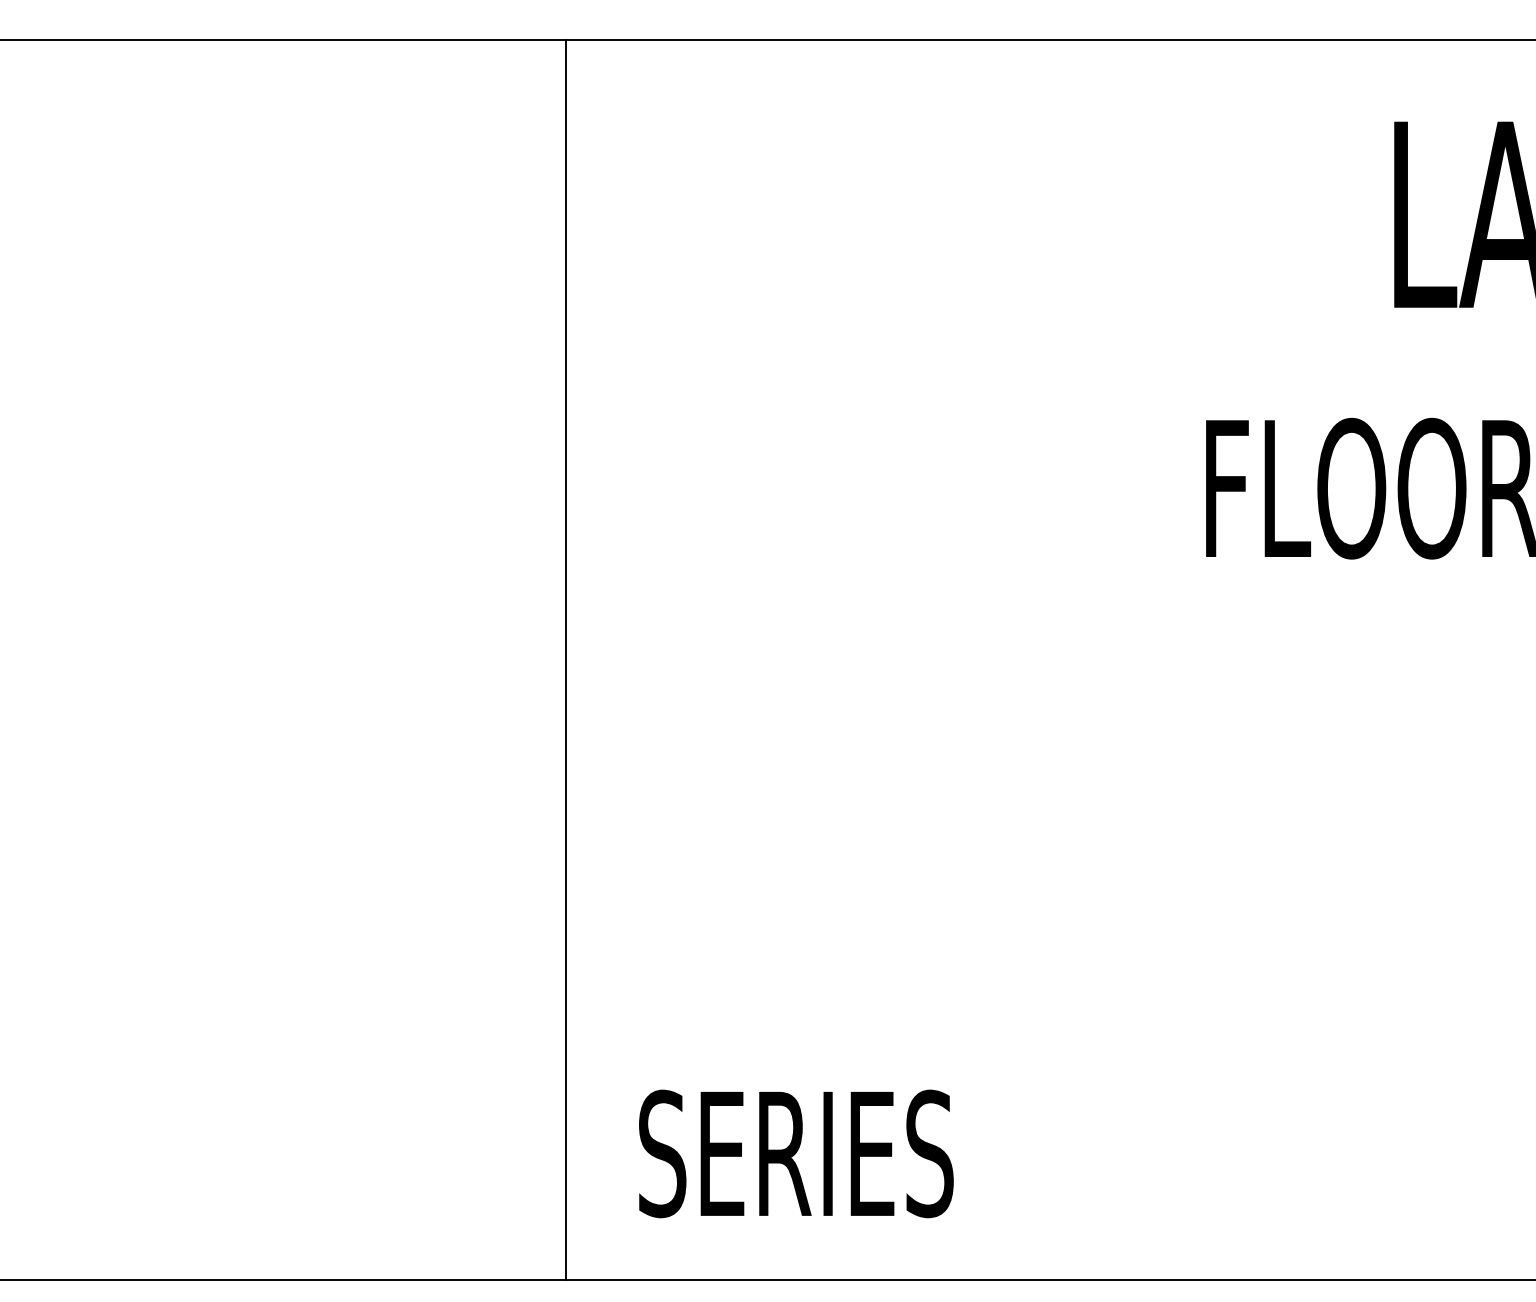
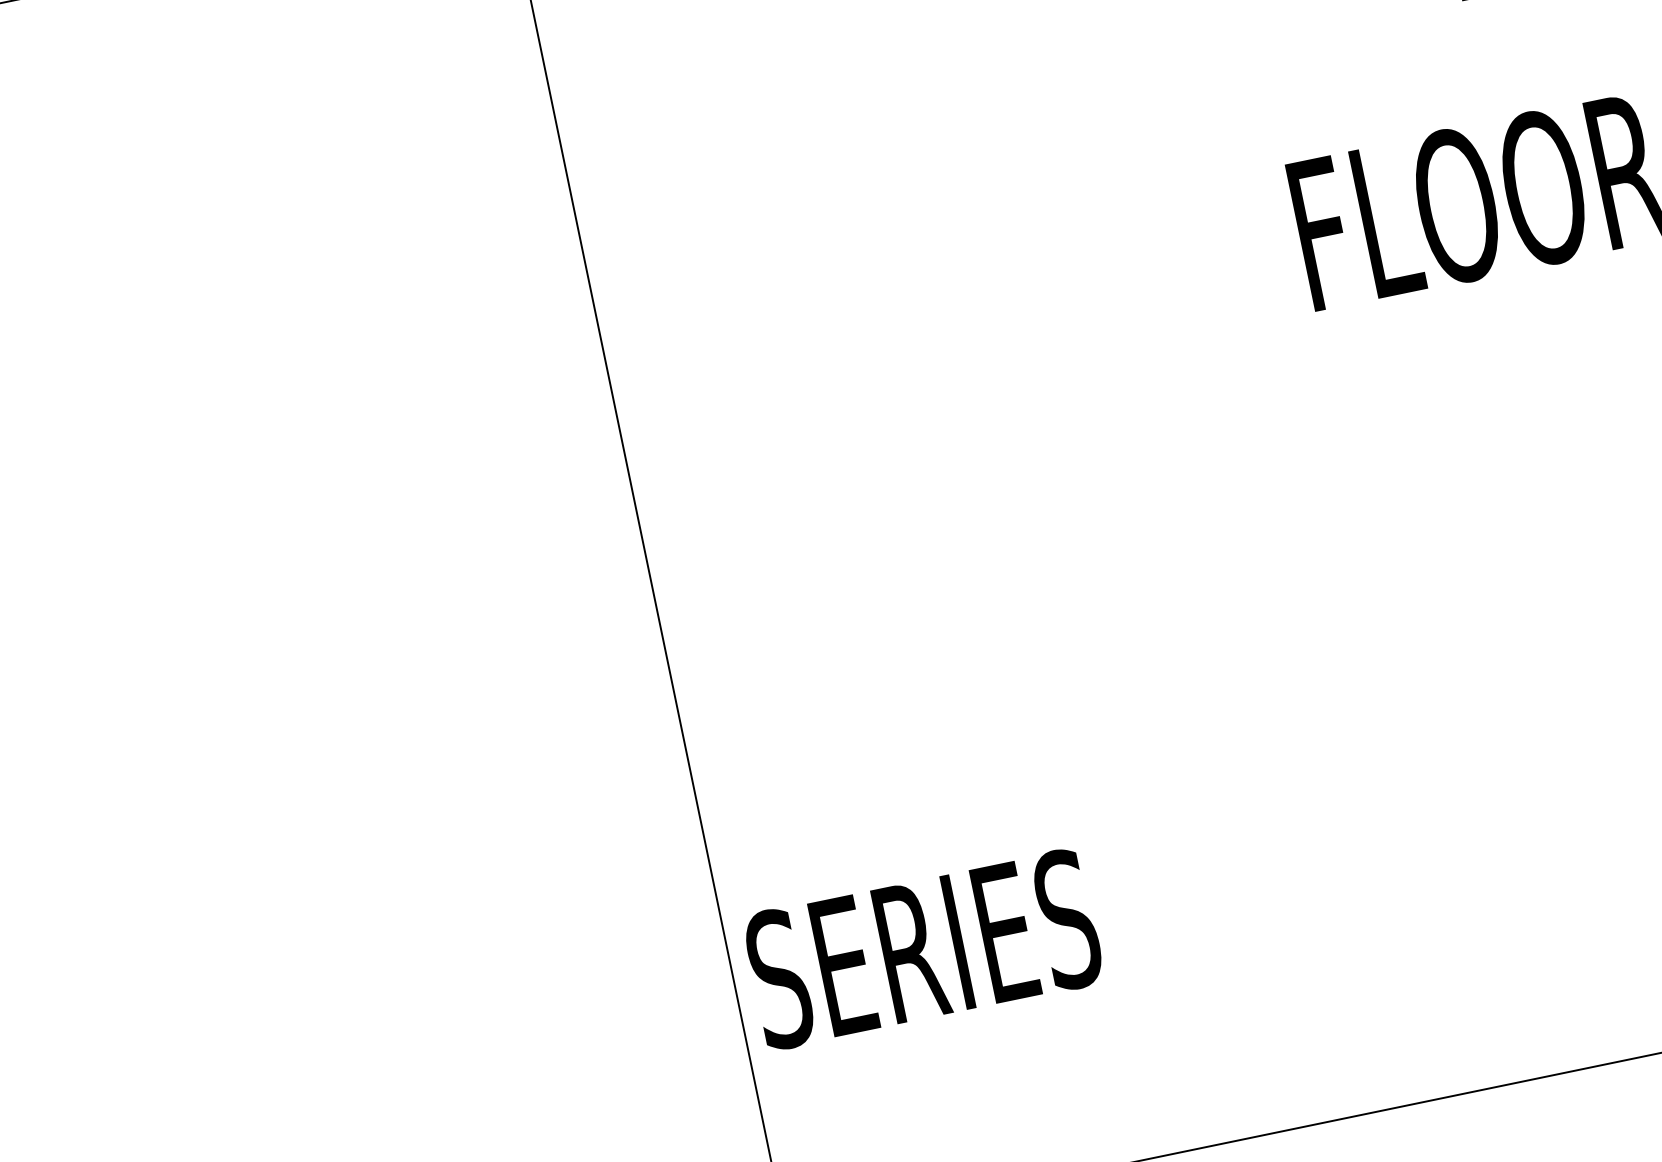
text: (796, 1153) -> (923, 948), moved

